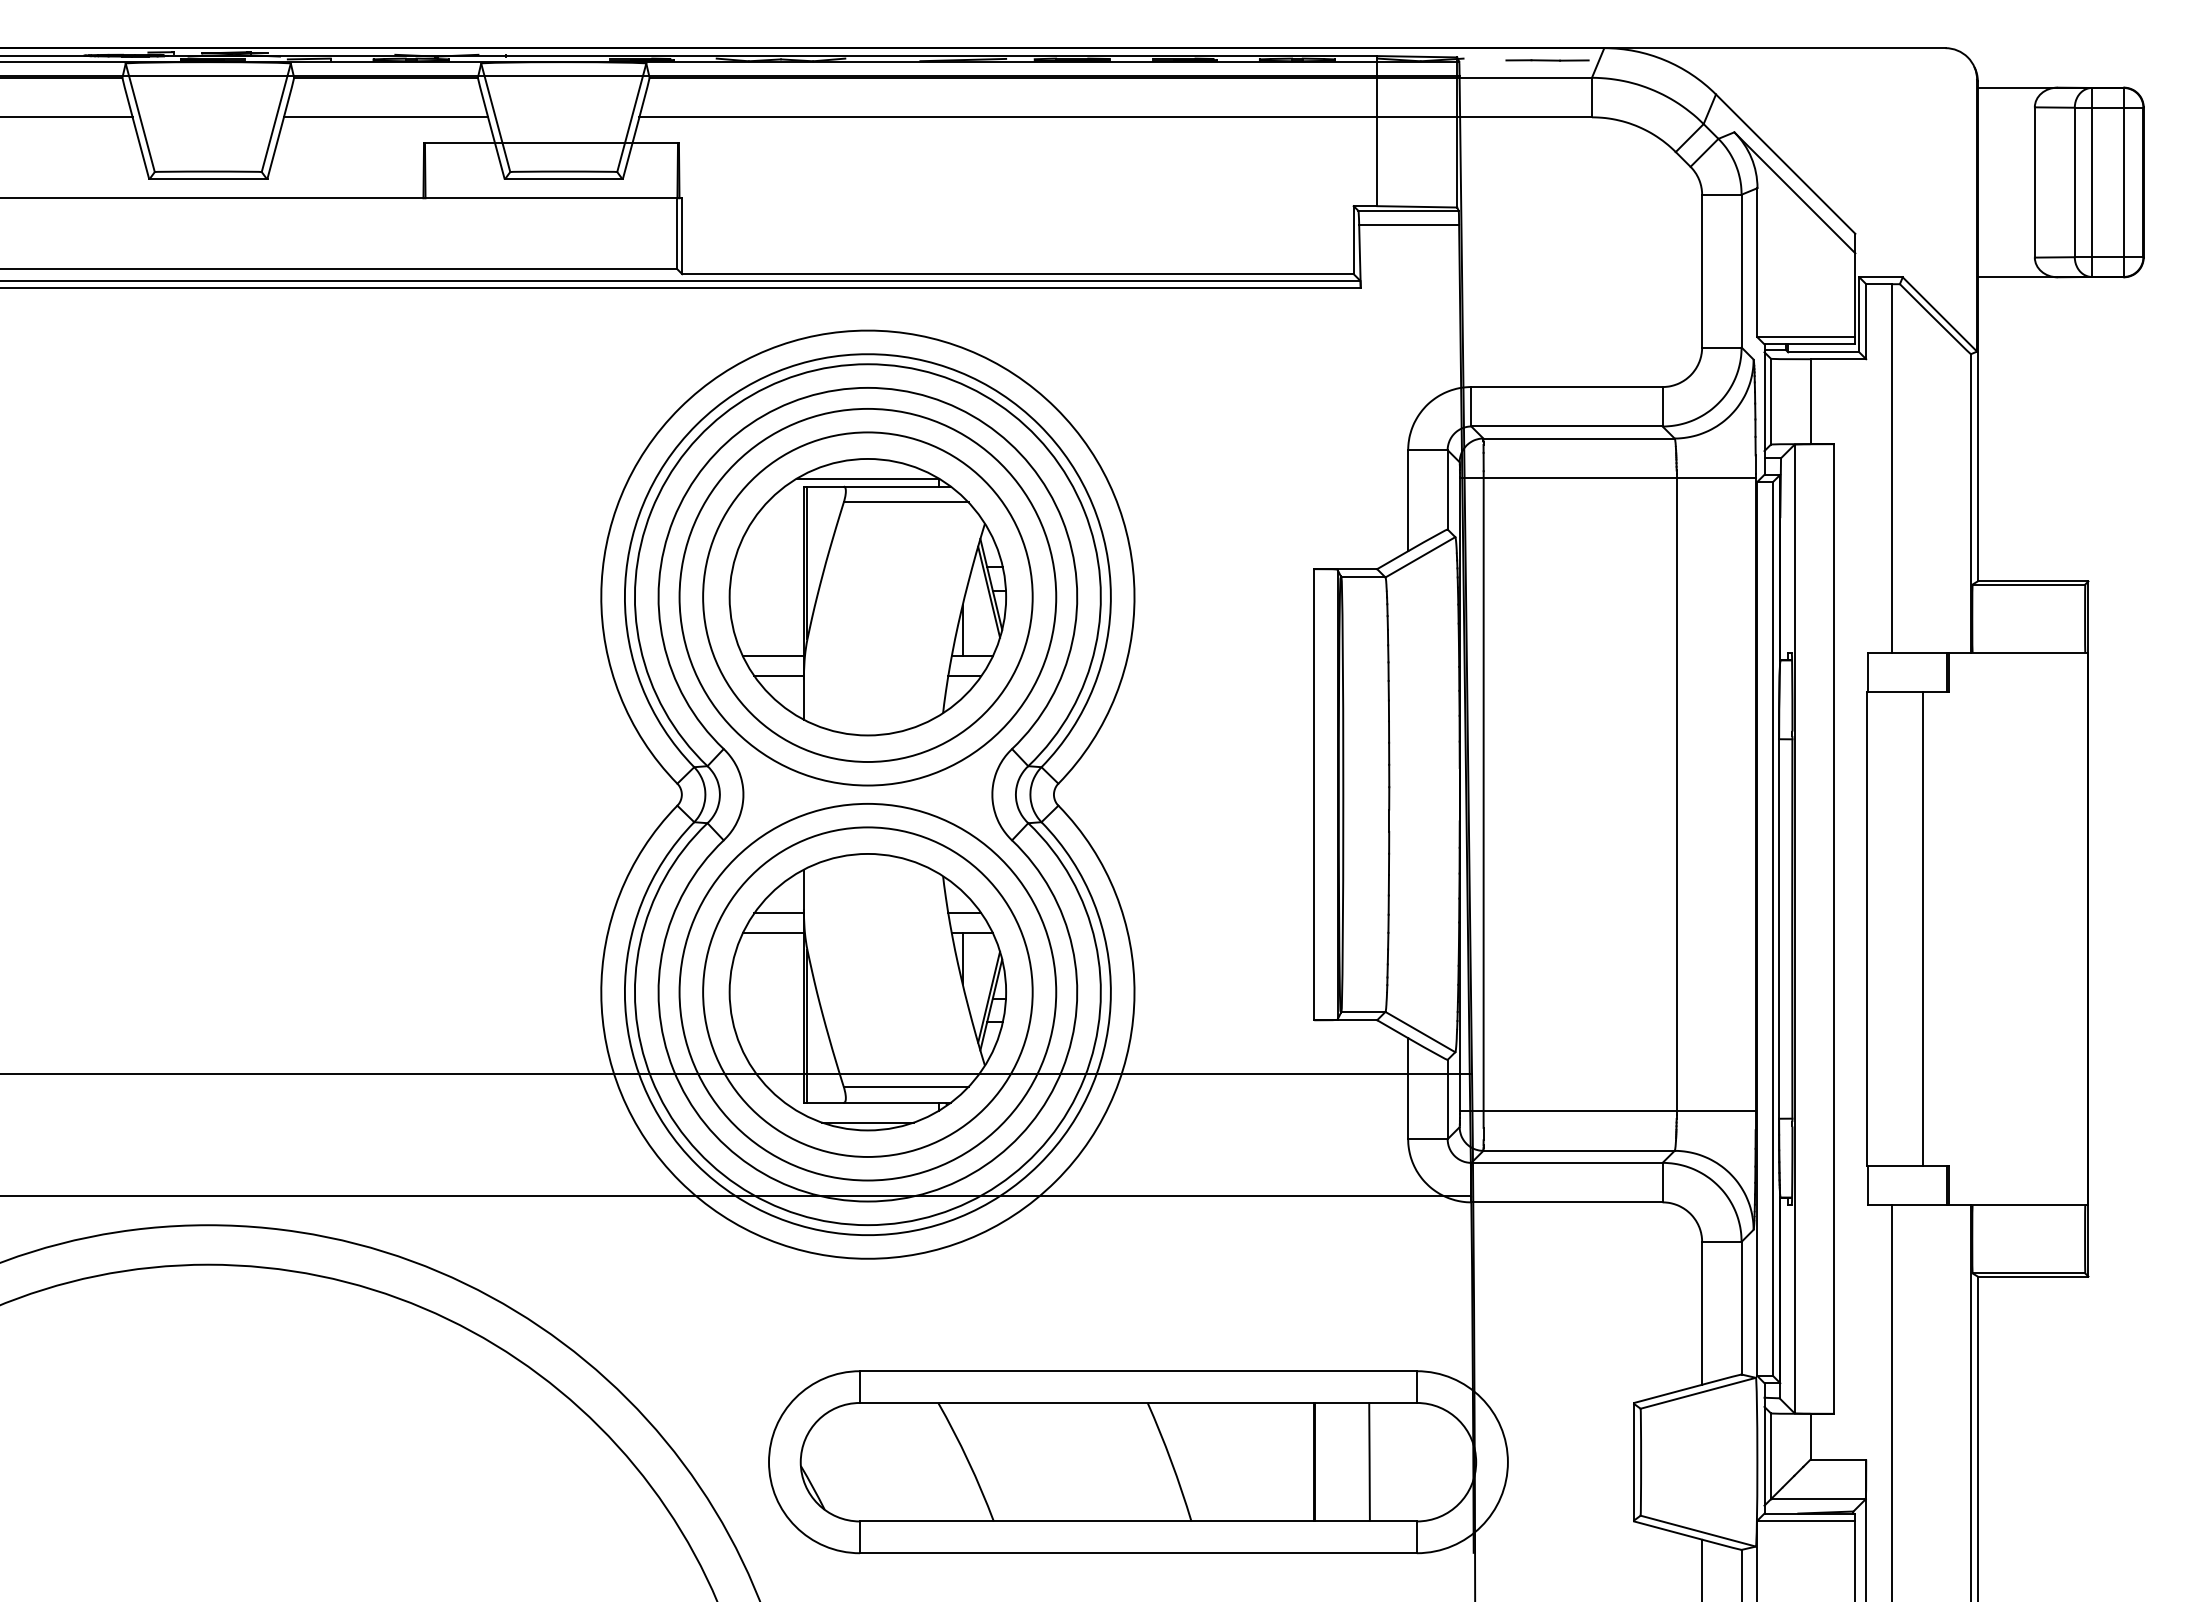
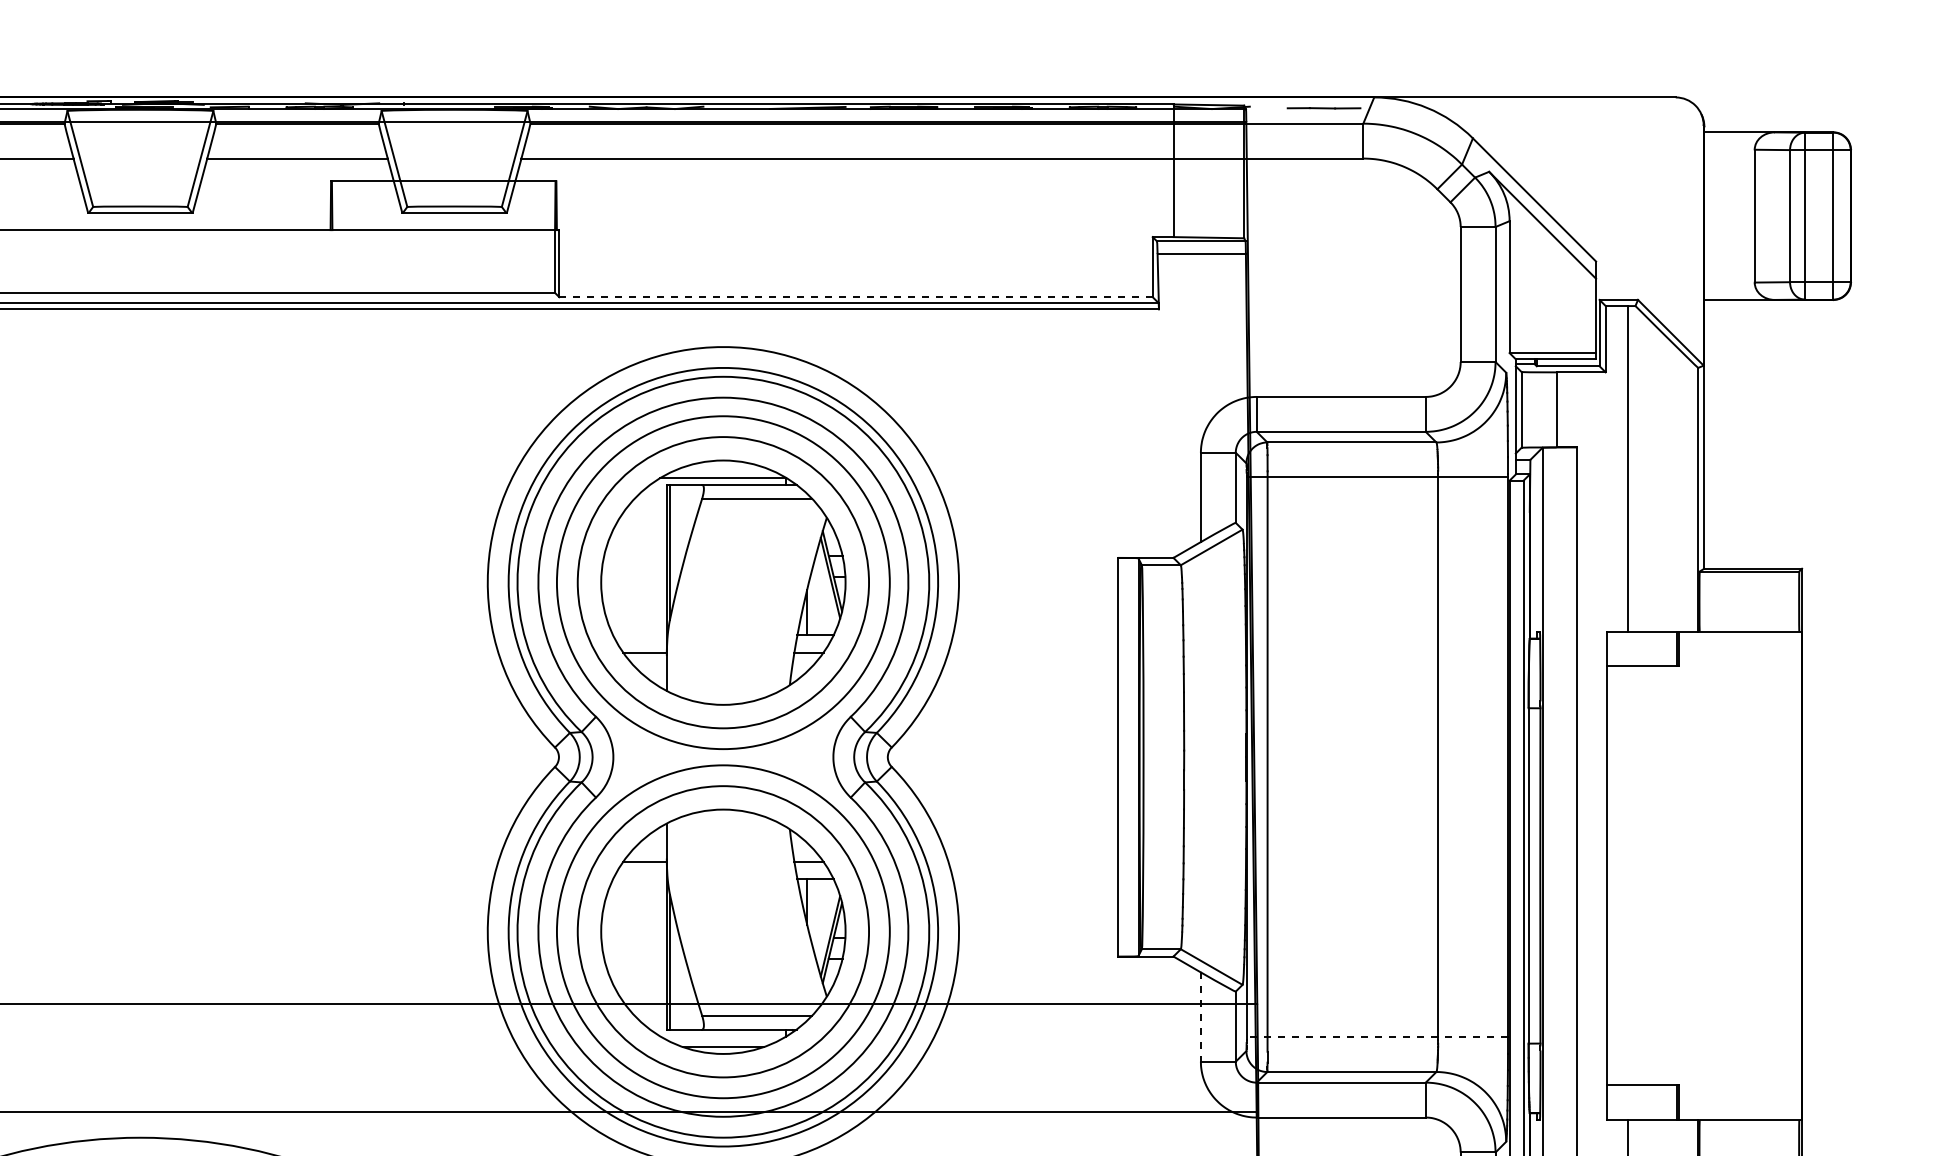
line: (1018, 274) -> (856, 297), solid -> dashed
line: (773, 656) -> (639, 635), removed
line: (1922, 928) -> (1655, 875), removed
line: (773, 932) -> (639, 879), removed
line: (1408, 1088) -> (1201, 1016), solid -> dashed
line: (1607, 1111) -> (1377, 1037), solid -> dashed

